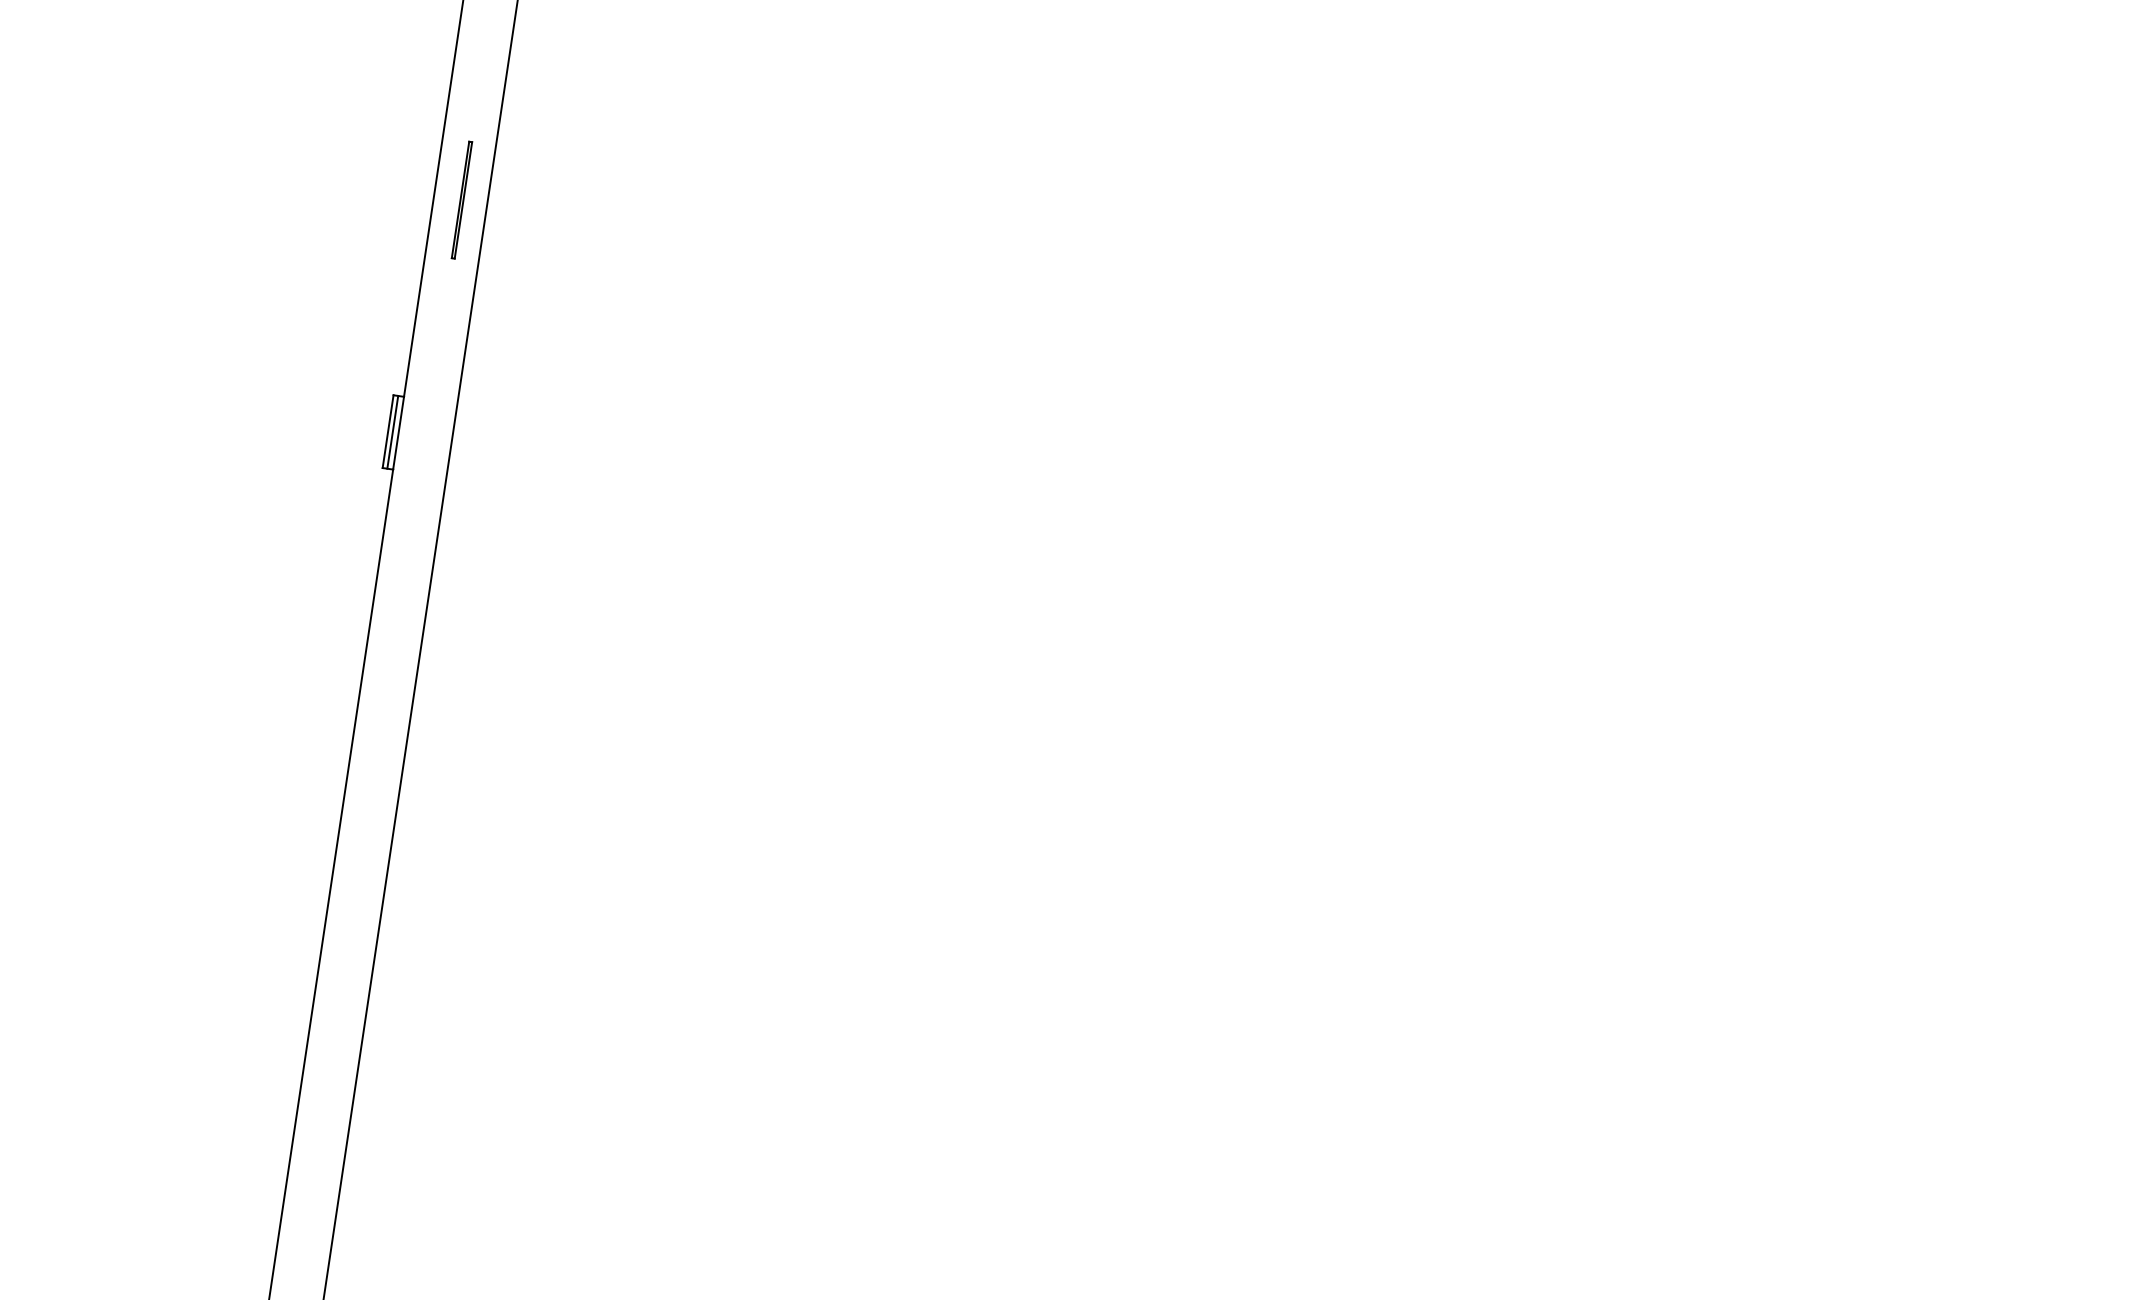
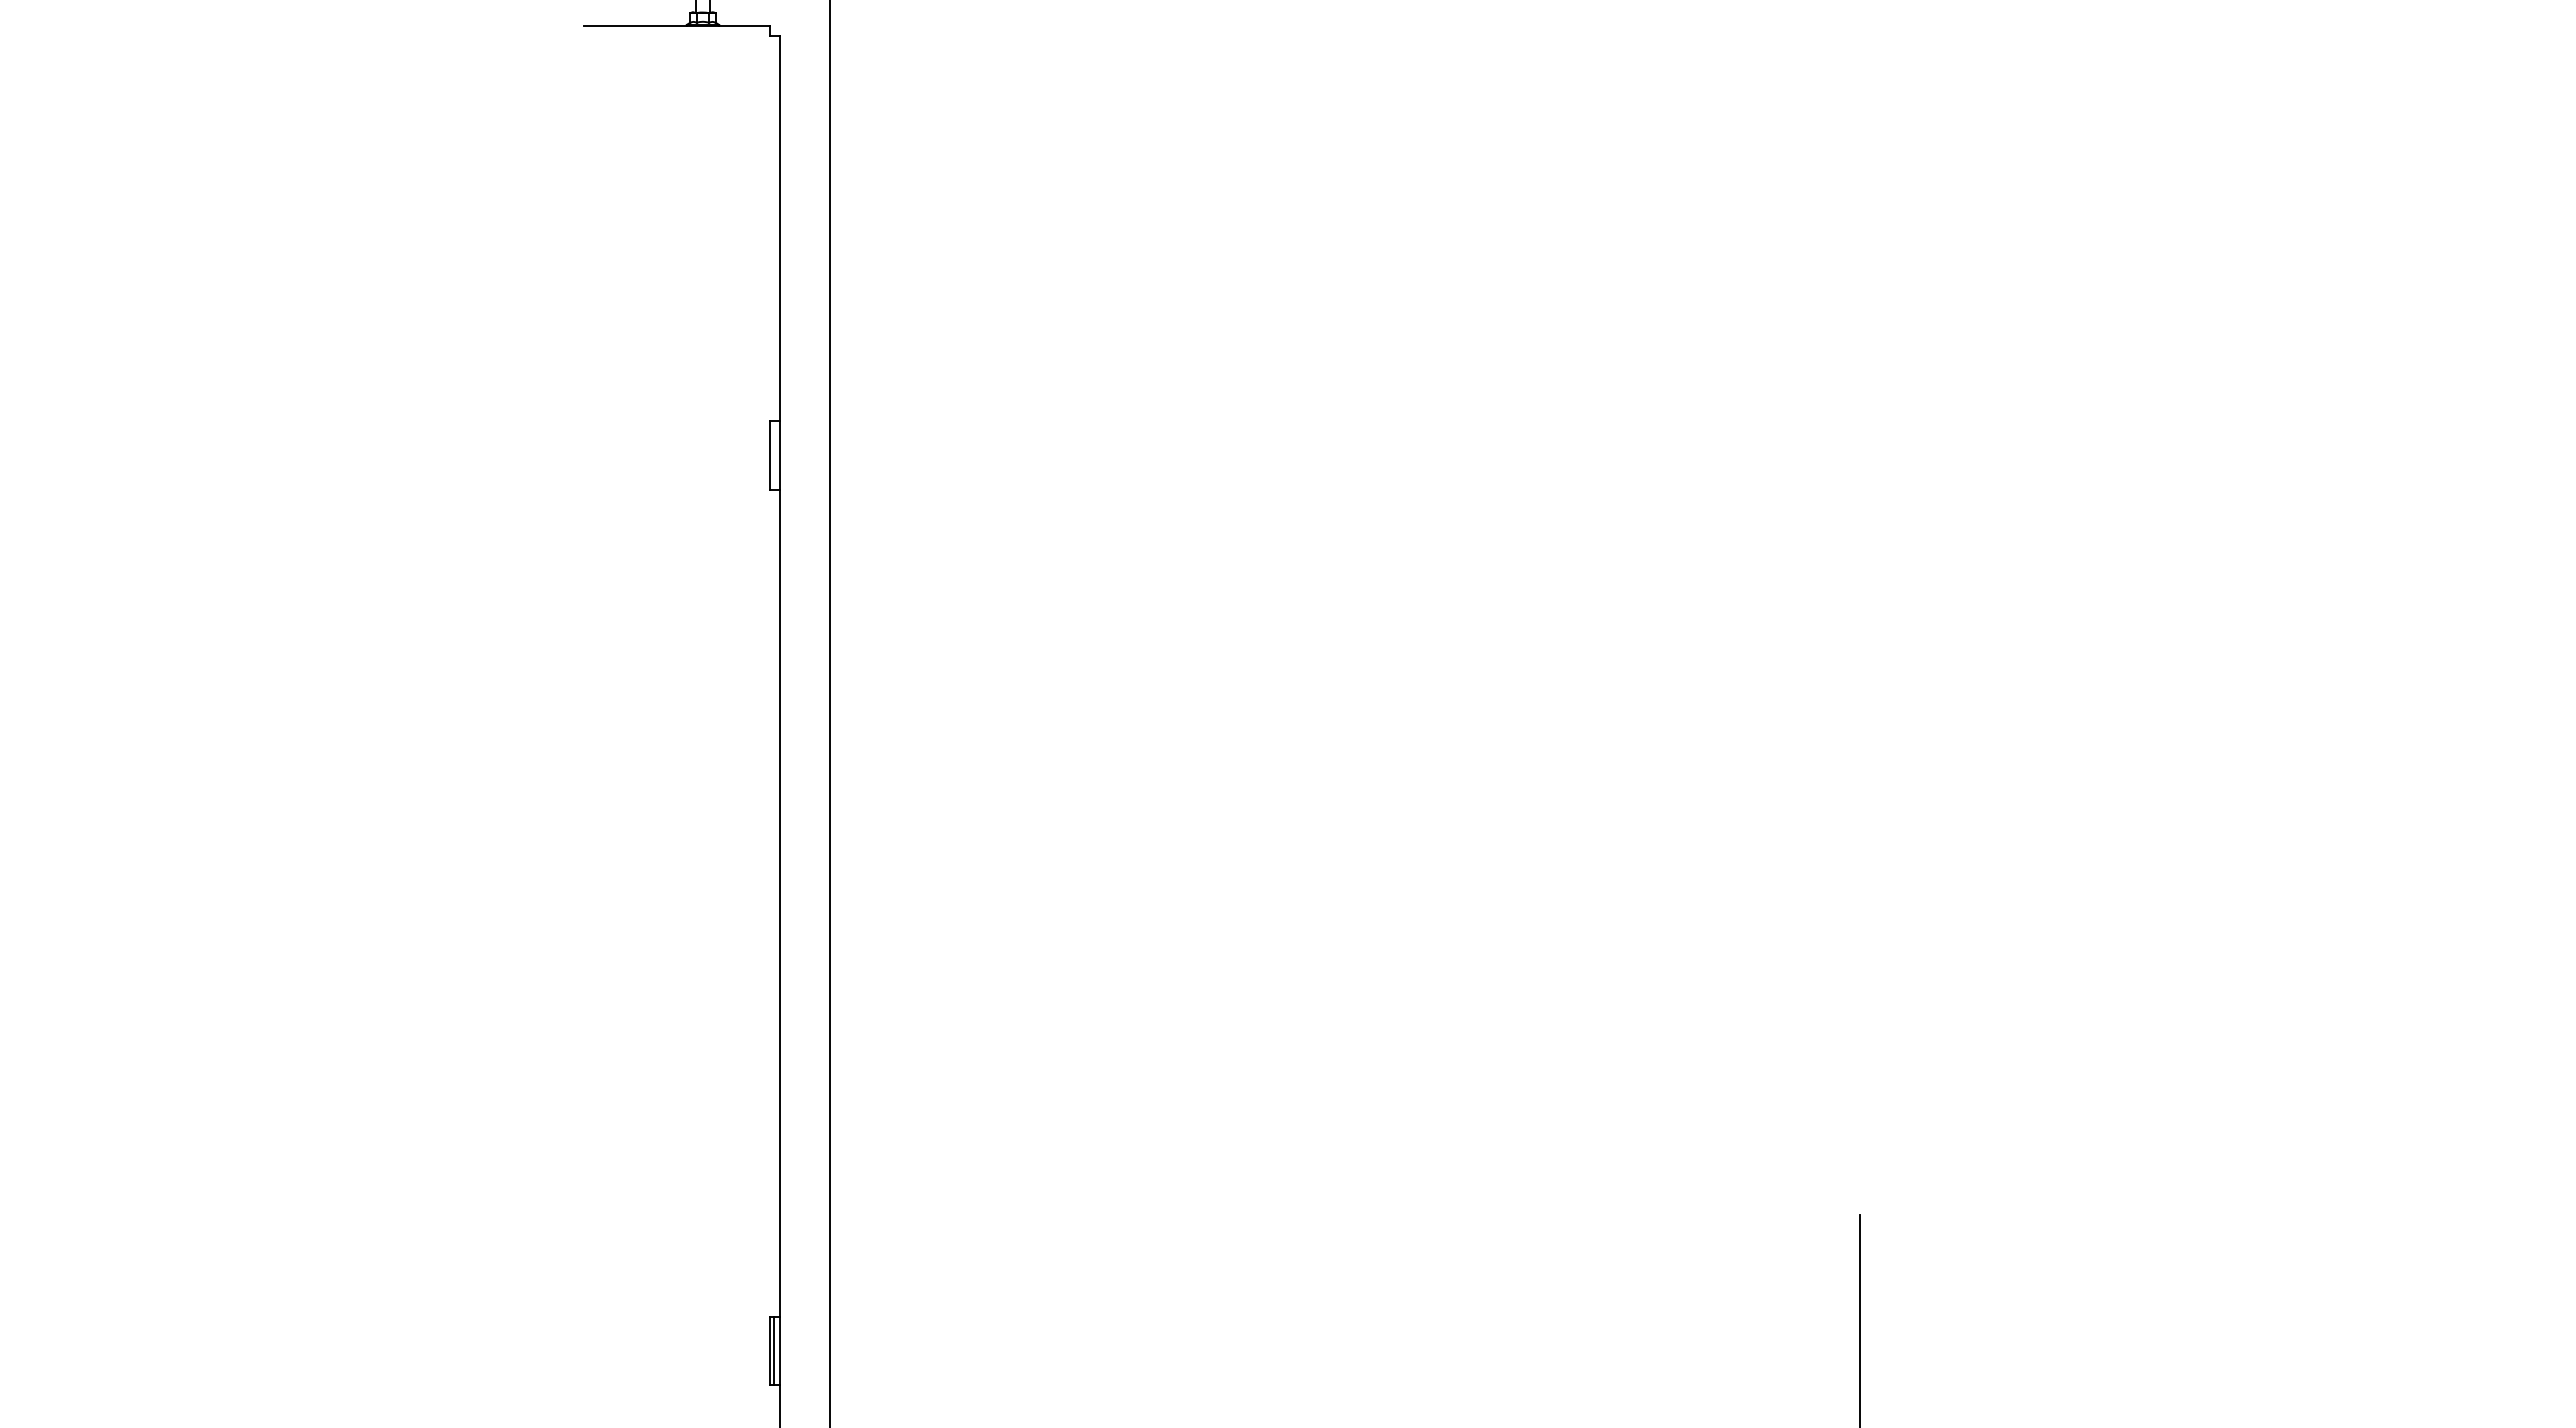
line: (461, 199) -> (805, 231), removed
line: (393, 432) -> (774, 455), removed

